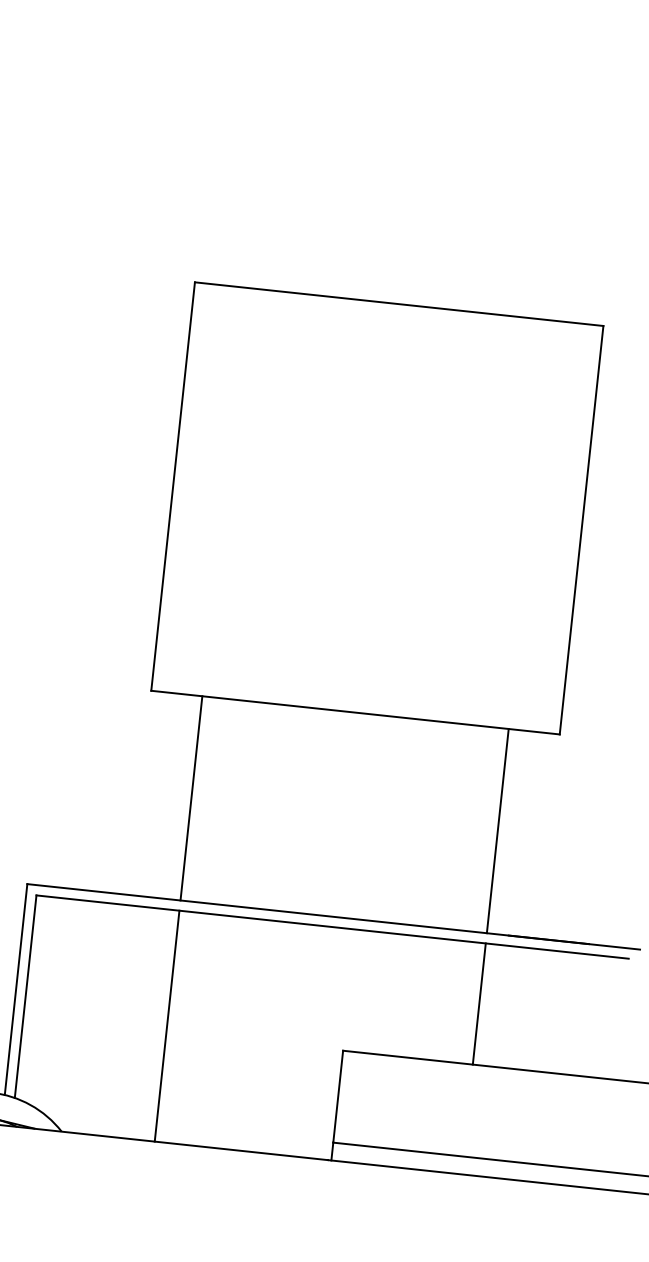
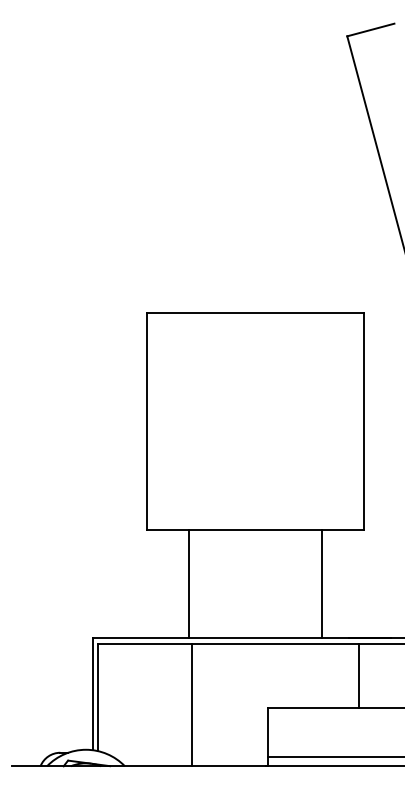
line: (191, 797) -> (189, 583), moved
line: (498, 830) -> (322, 583), moved
line: (480, 1003) -> (359, 675), moved
line: (167, 1025) -> (192, 704), moved

